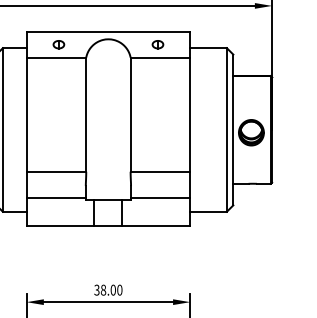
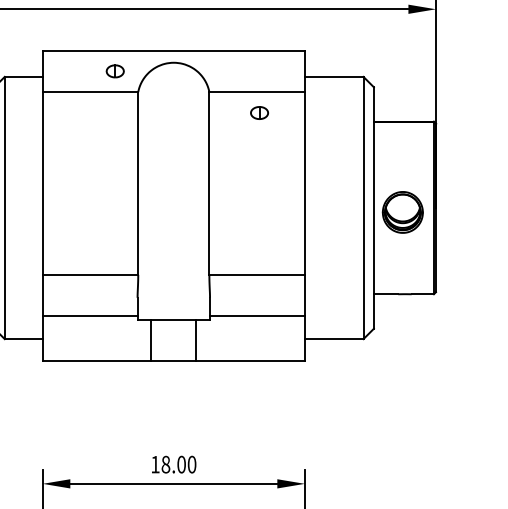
part: (58, 44) -> (114, 71), moved
part: (157, 44) -> (258, 112), moved
text: (96, 289) -> (154, 463), 38.00 -> 18.00

